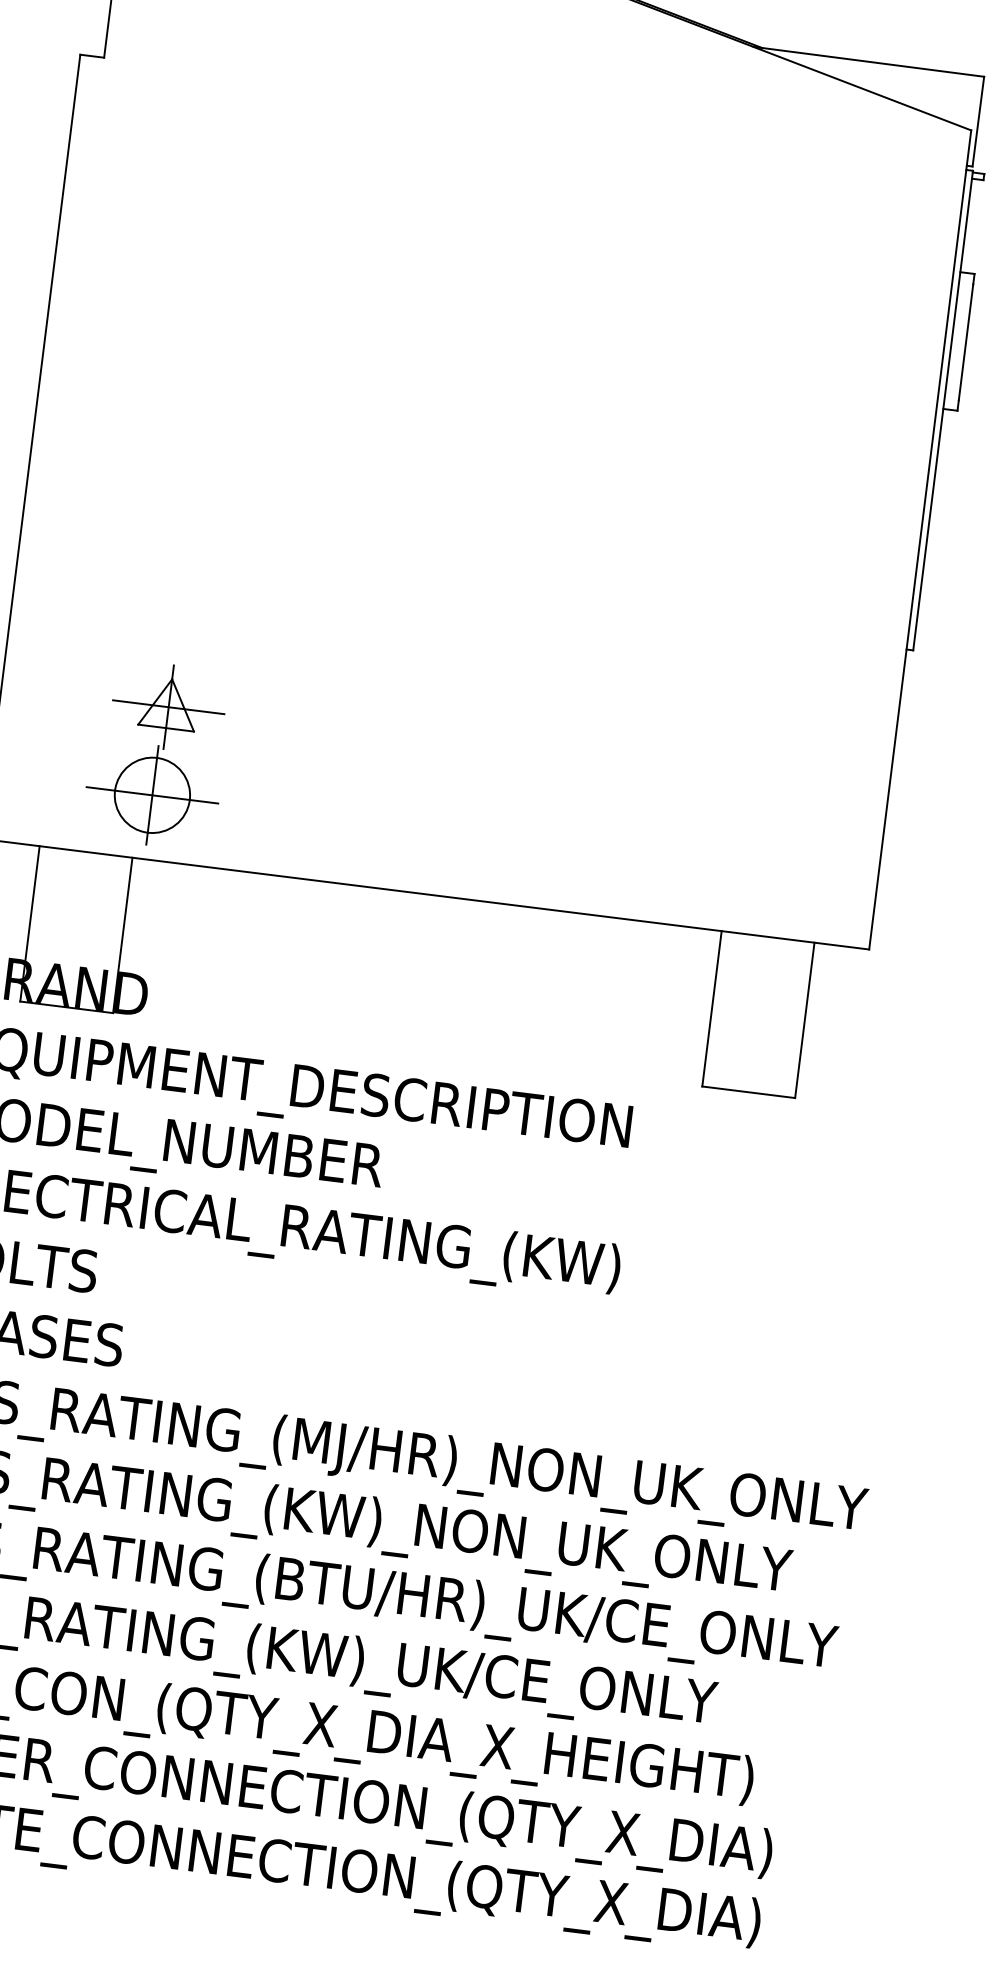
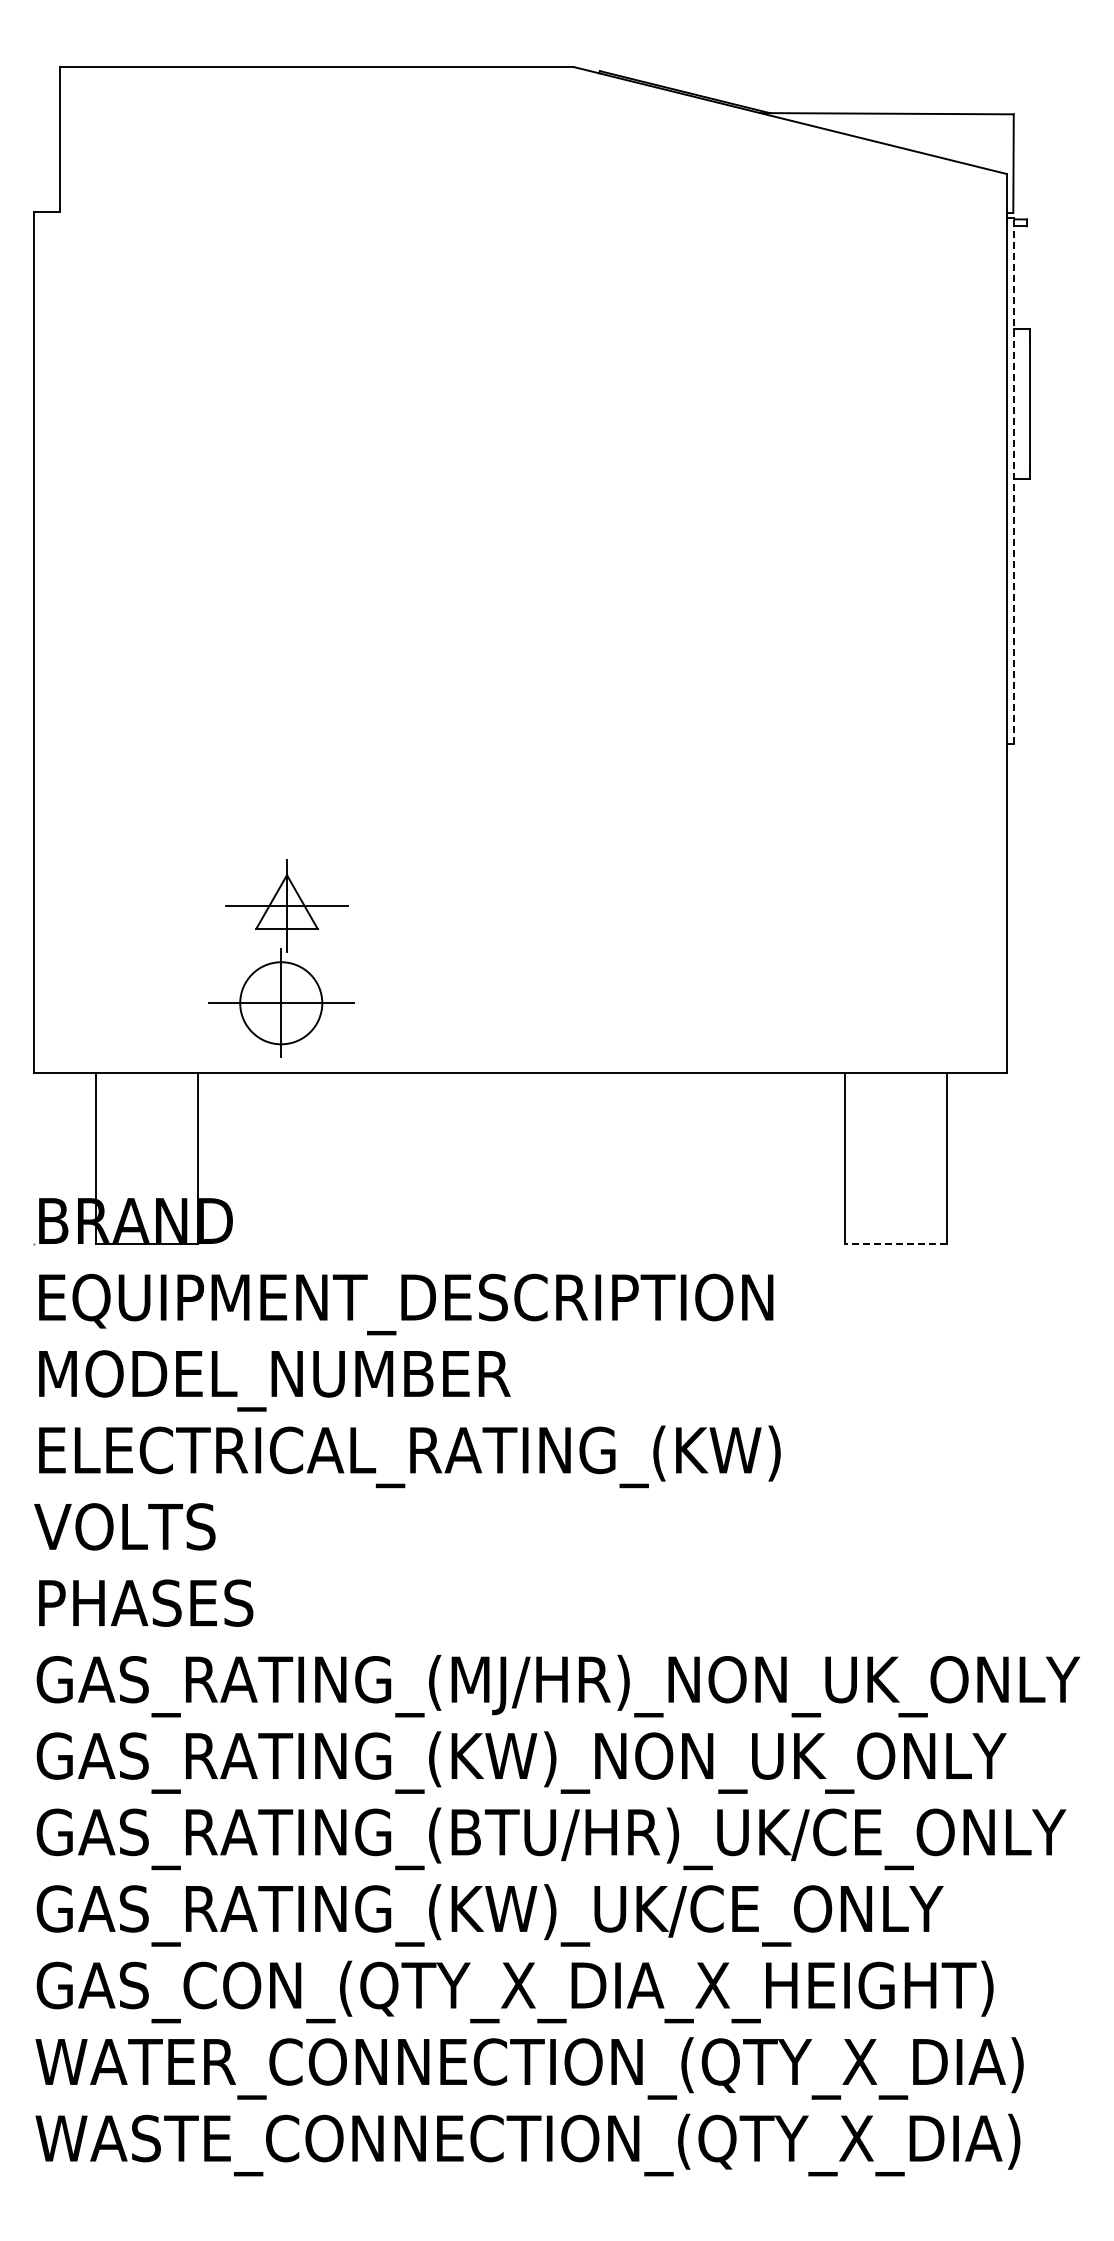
line: (943, 410) -> (1014, 480), solid -> dashed
part: (157, 754) -> (281, 958), moved
line: (748, 1092) -> (895, 1244), solid -> dashed

